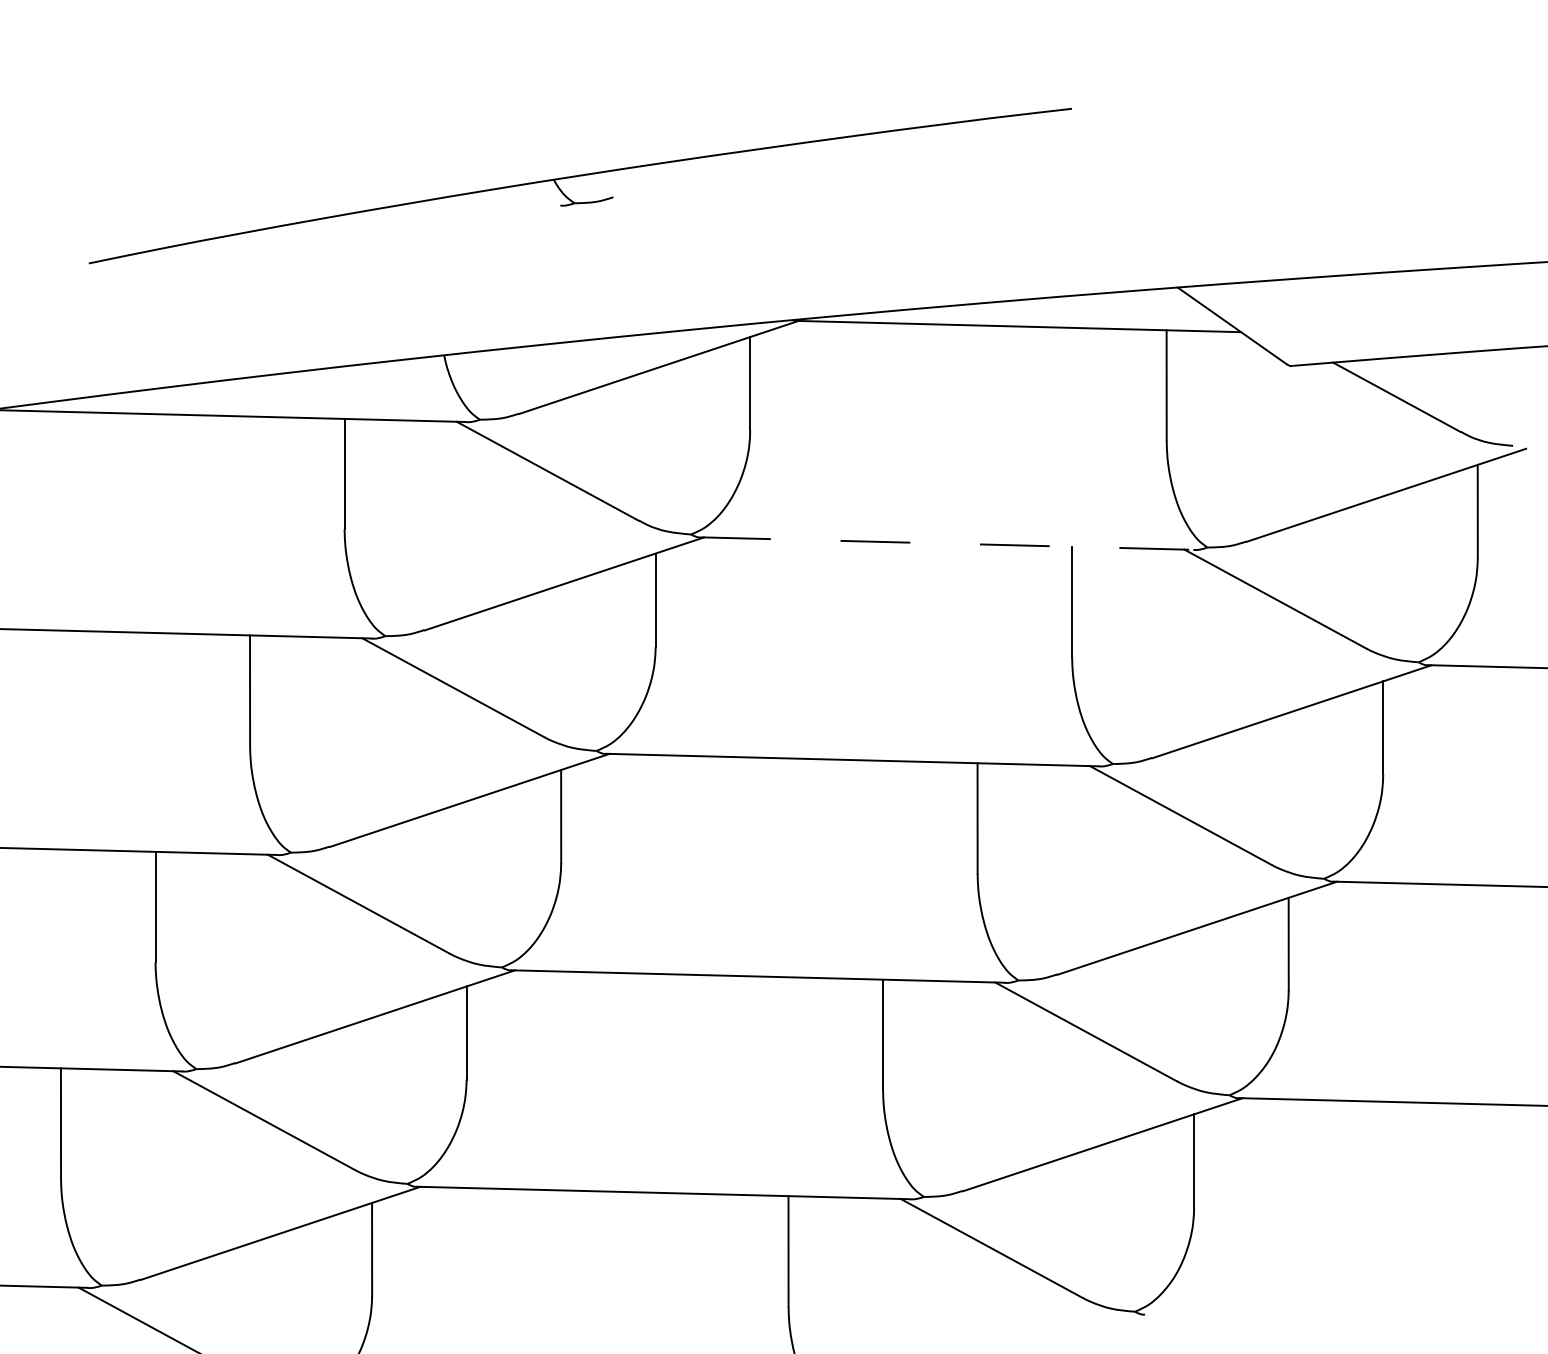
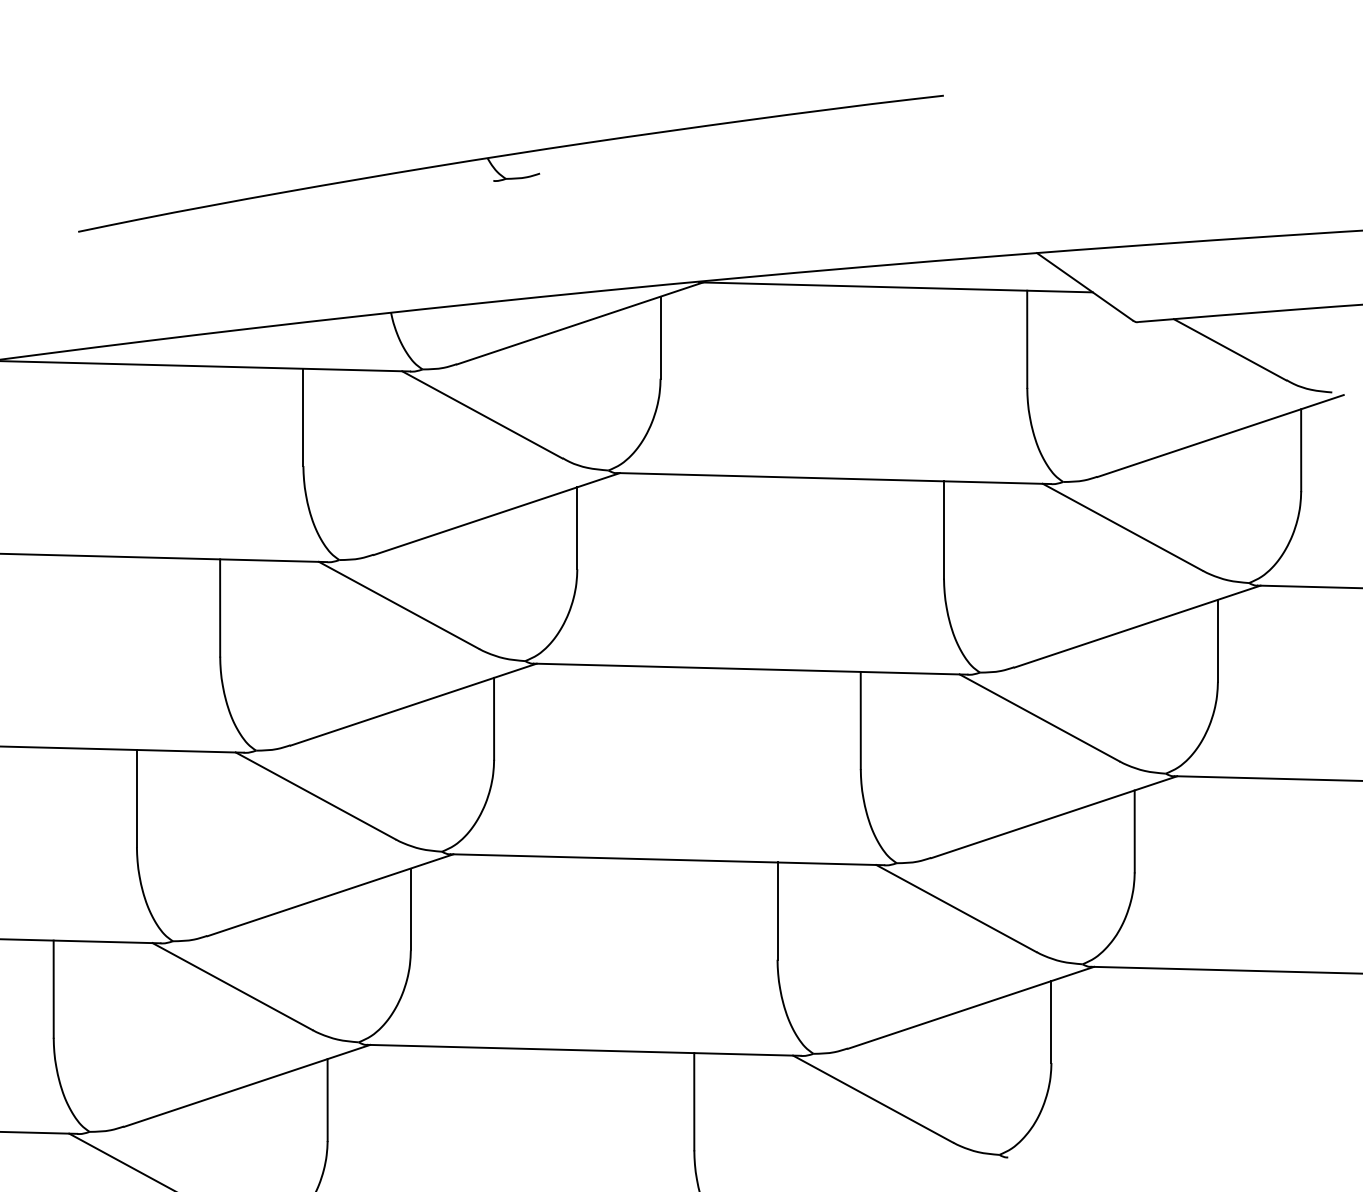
line: (947, 543) -> (834, 478), dashed -> solid

